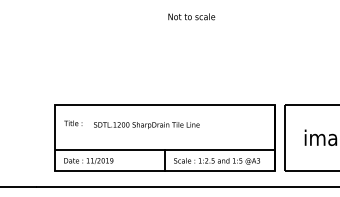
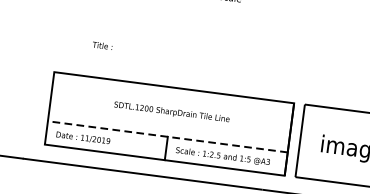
text: (73, 123) -> (102, 45), moved
text: (146, 125) -> (171, 112), moved
line: (164, 149) -> (167, 136), solid -> dashed

